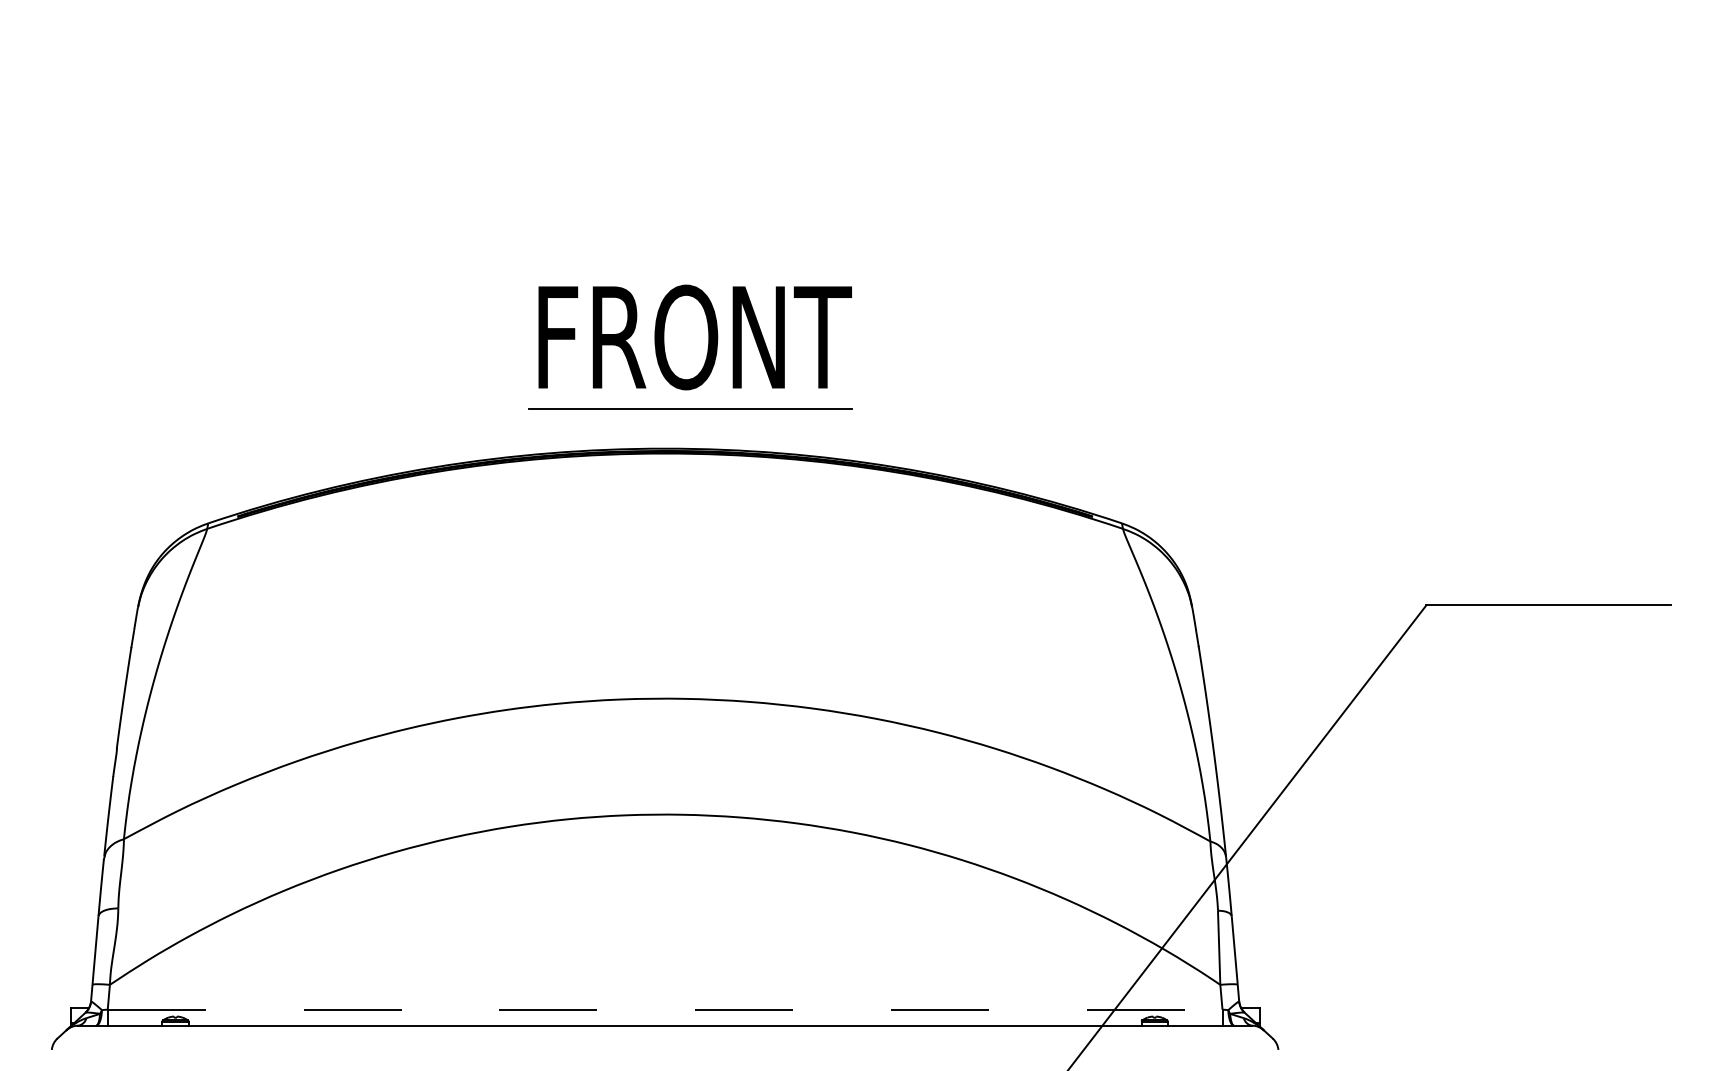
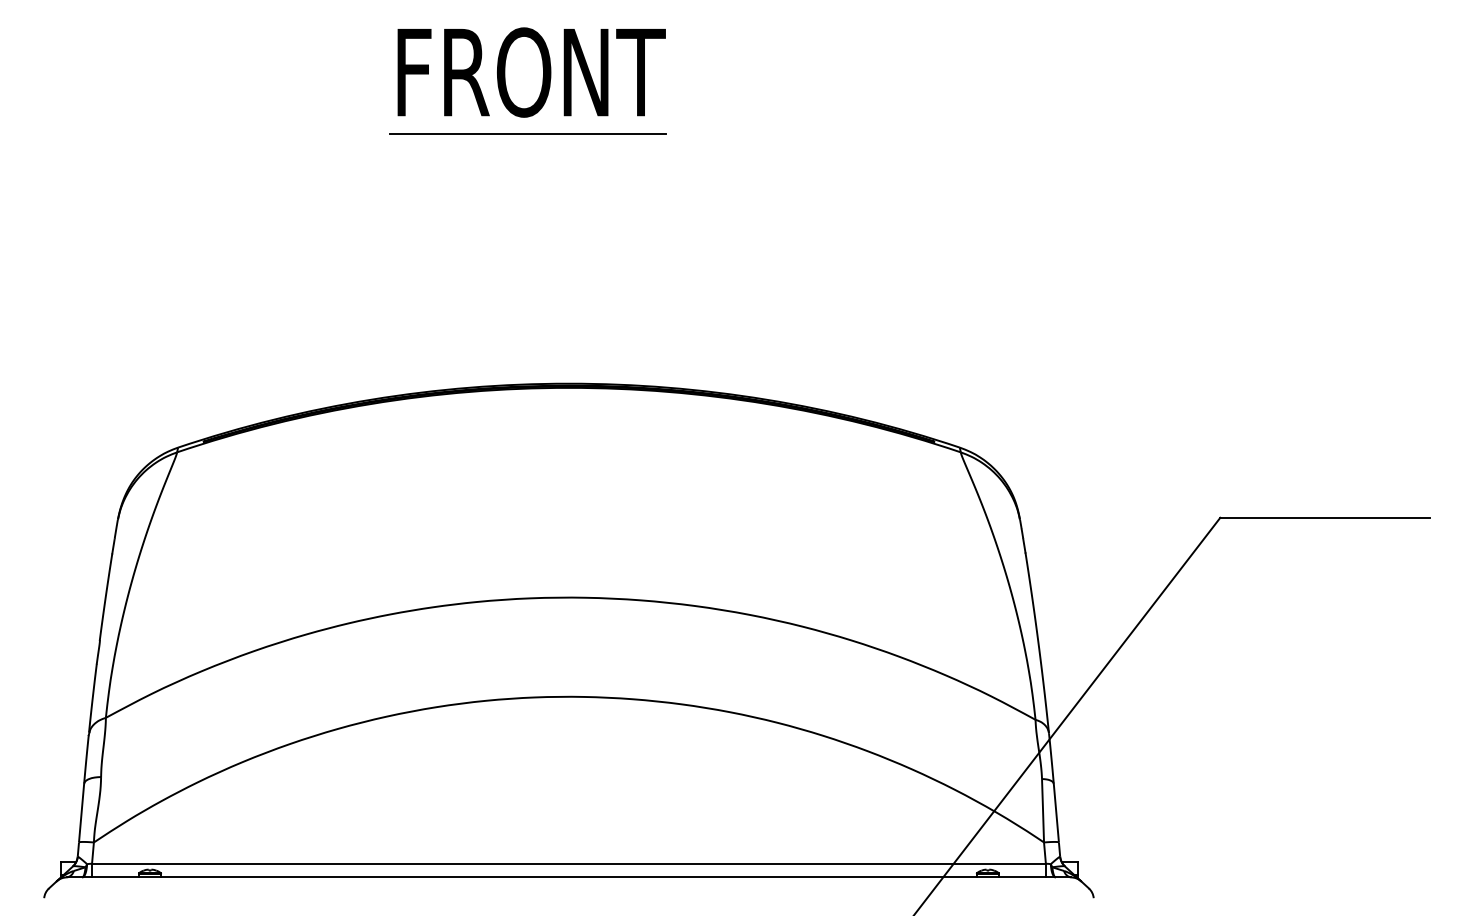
part: (690, 346) -> (527, 80), moved
line: (664, 1009) -> (568, 863), dashed -> solid

